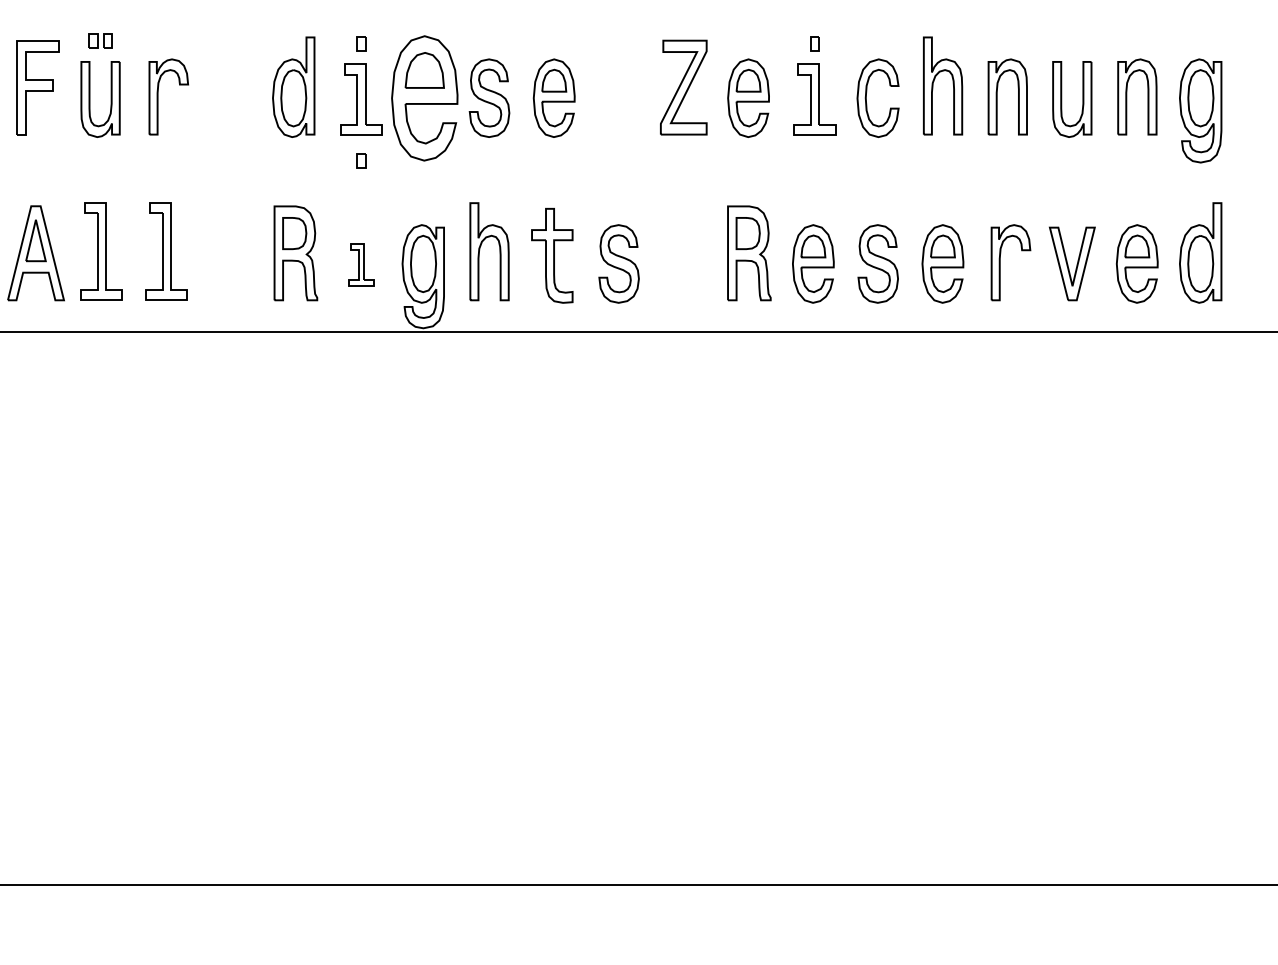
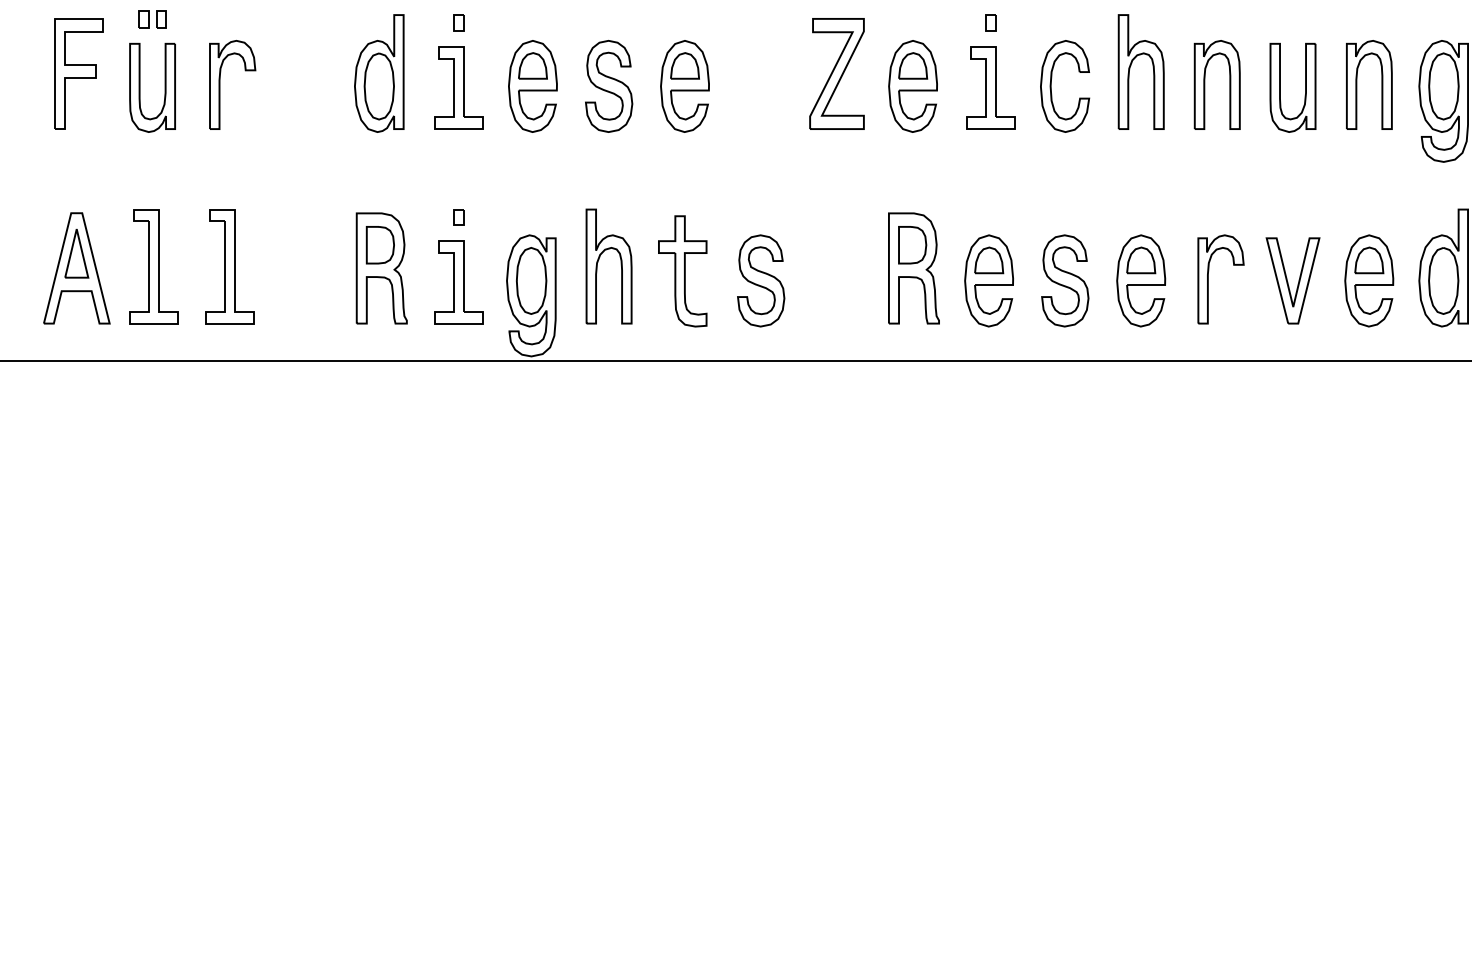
part: (424, 97) -> (532, 85), size x0.62
part: (361, 160) -> (458, 217), moved
part: (361, 264) -> (458, 281), size x1.67

